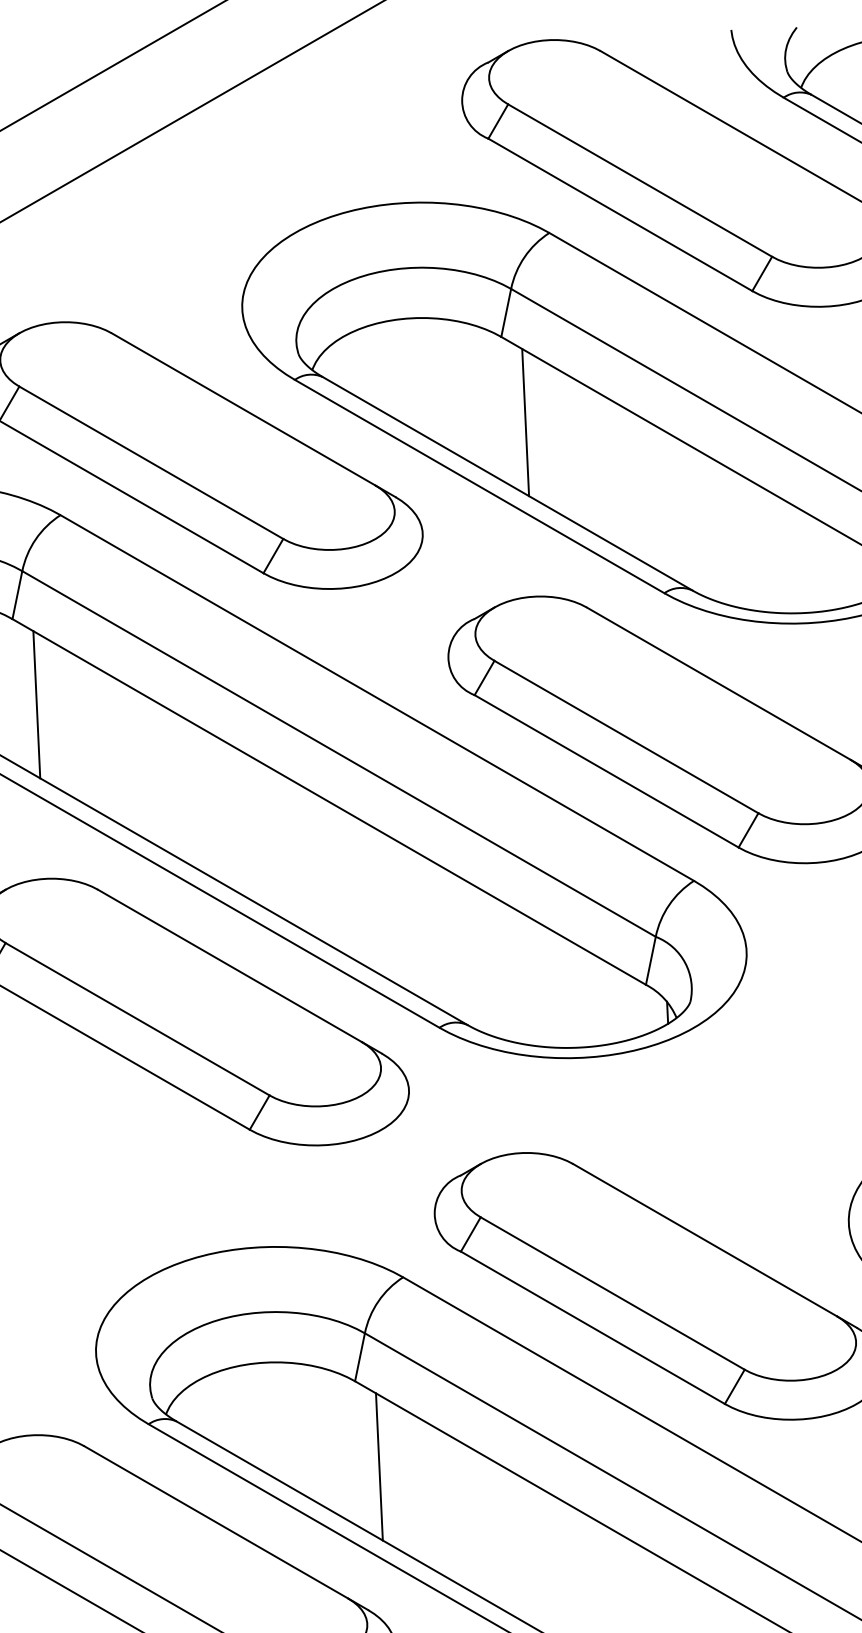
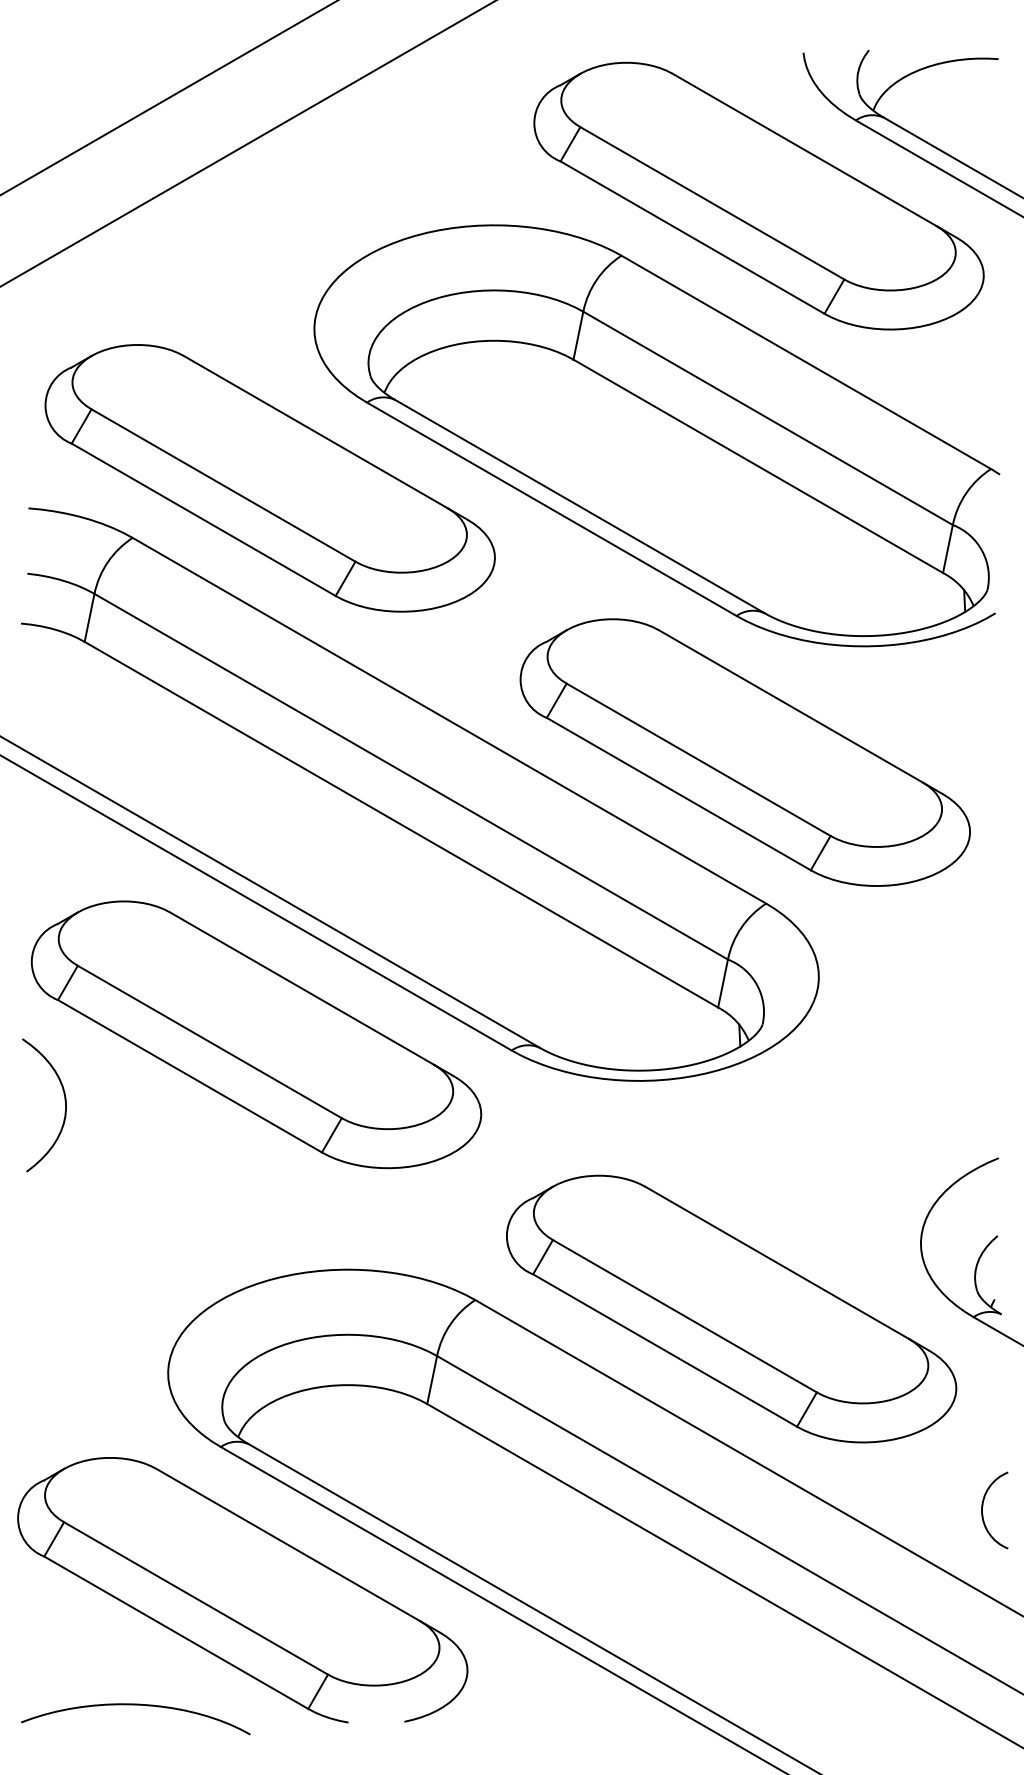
line: (525, 421) -> (597, 444), removed
line: (36, 704) -> (108, 727), removed
line: (379, 1466) -> (451, 1489), removed

